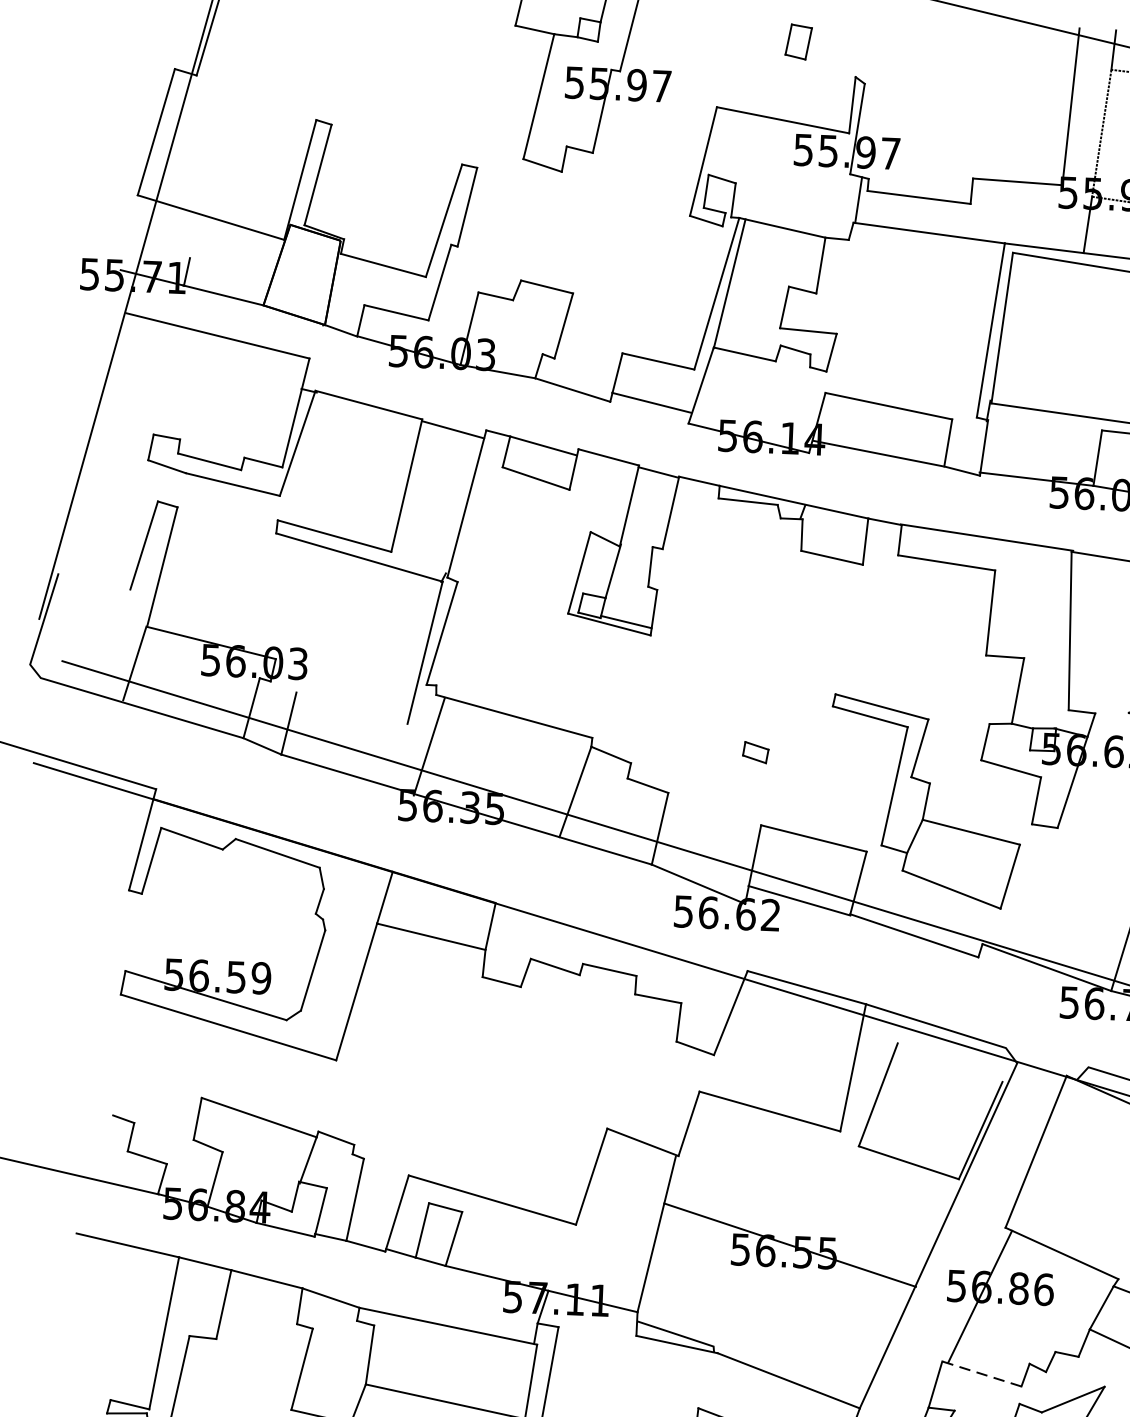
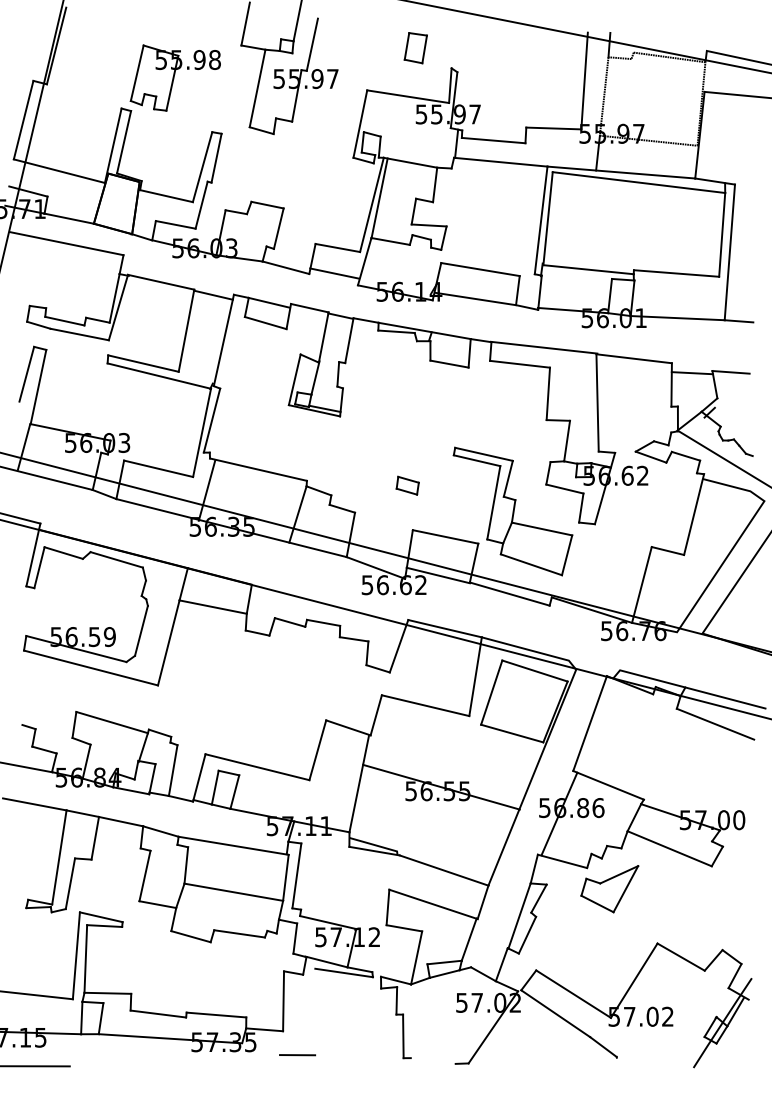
part: (798, 42) -> (415, 48), size x1.43
part: (404, 73) -> (174, 77), added
line: (159, 248) -> (28, 191), added
line: (351, 707) -> (158, 468), added
part: (755, 752) -> (407, 485), size x1.43
line: (949, 1061) -> (534, 670), added
line: (981, 1374) -> (562, 861), dashed -> solid

